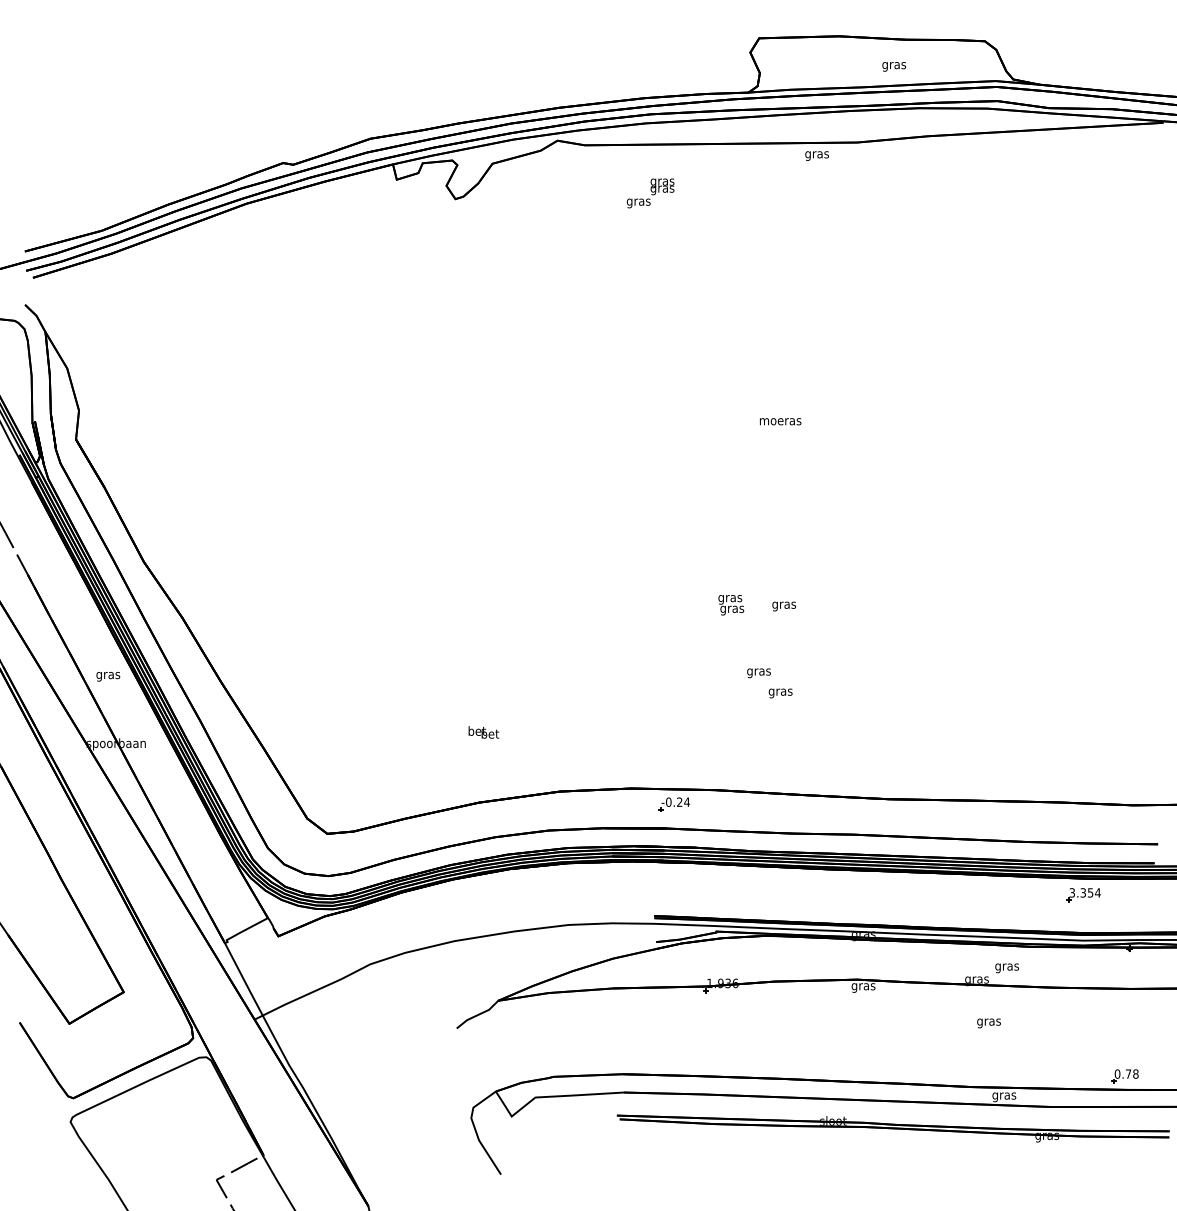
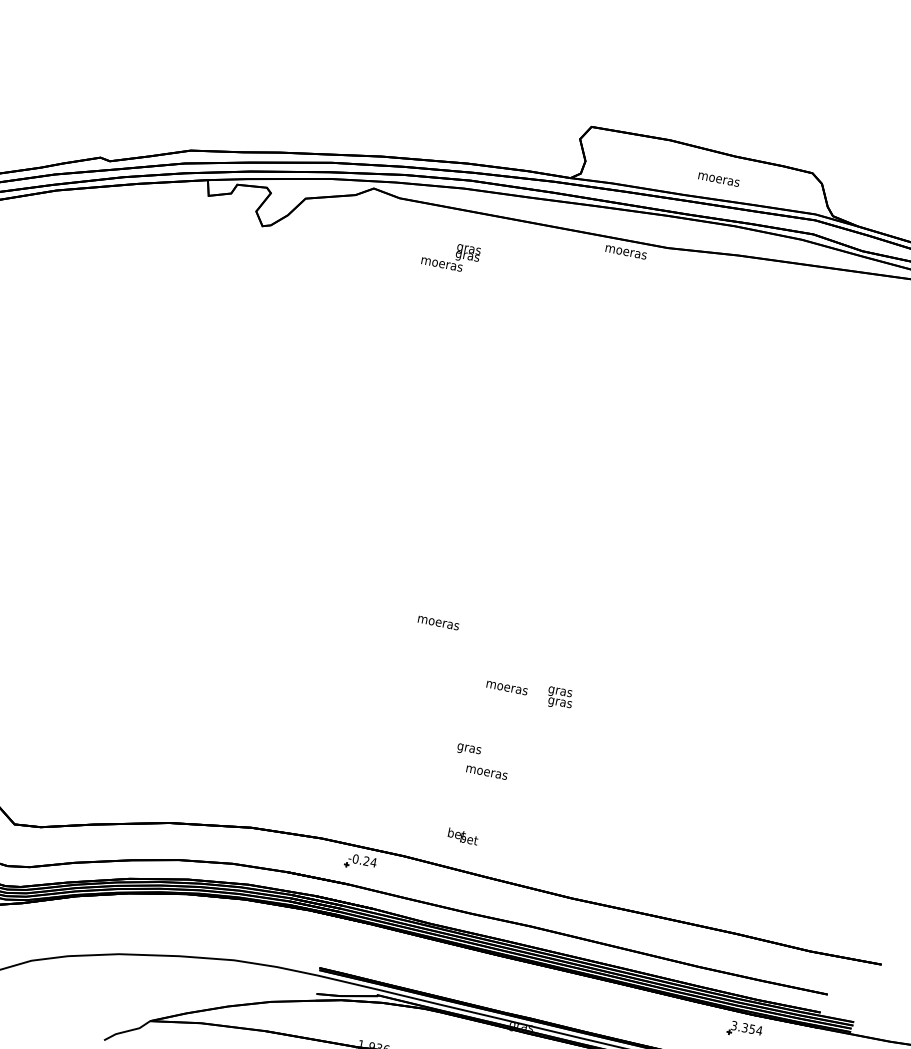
text: (894, 66) -> (718, 180), gras -> moeras
text: (817, 155) -> (626, 253), gras -> moeras
text: (638, 203) -> (441, 265), gras -> moeras
text: (780, 421) -> (438, 622), moved
text: (731, 605) -> (560, 698), moved
text: (784, 606) -> (506, 689), gras -> moeras
text: (780, 693) -> (486, 773), gras -> moeras
text: (483, 732) -> (462, 836), moved

